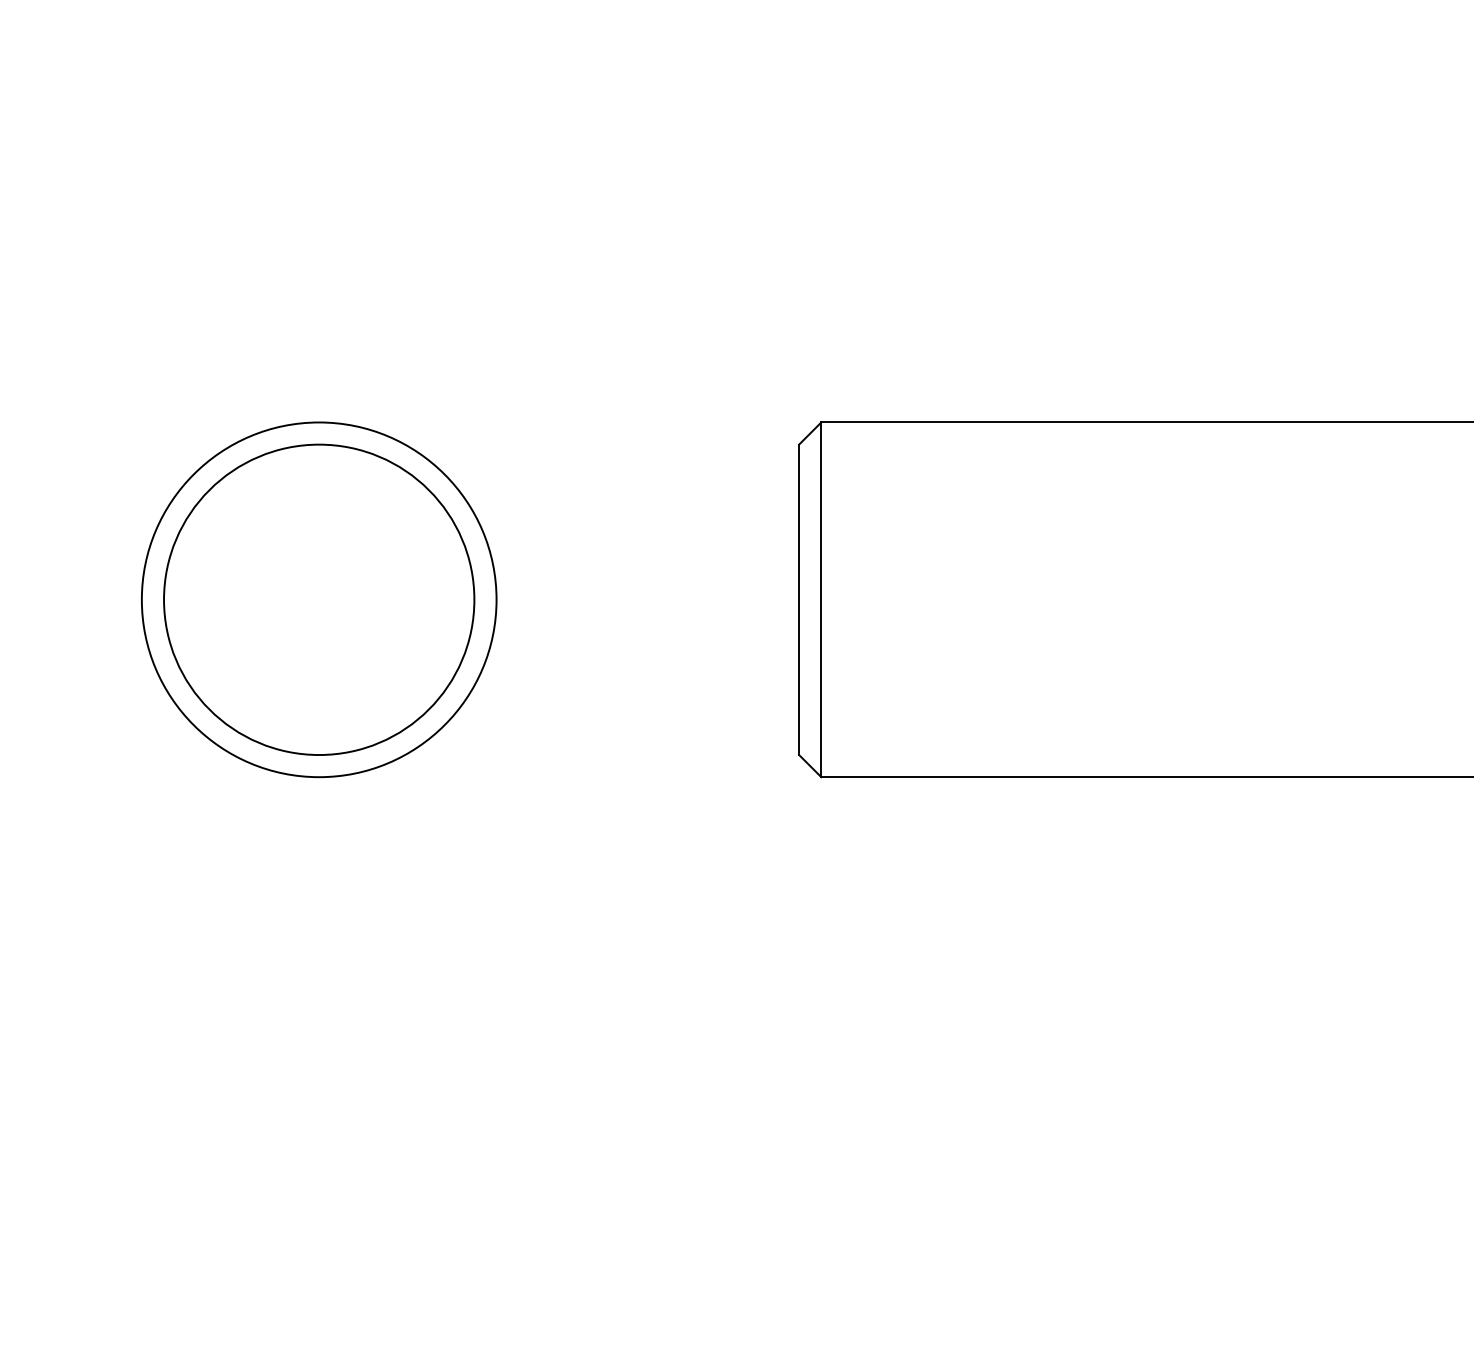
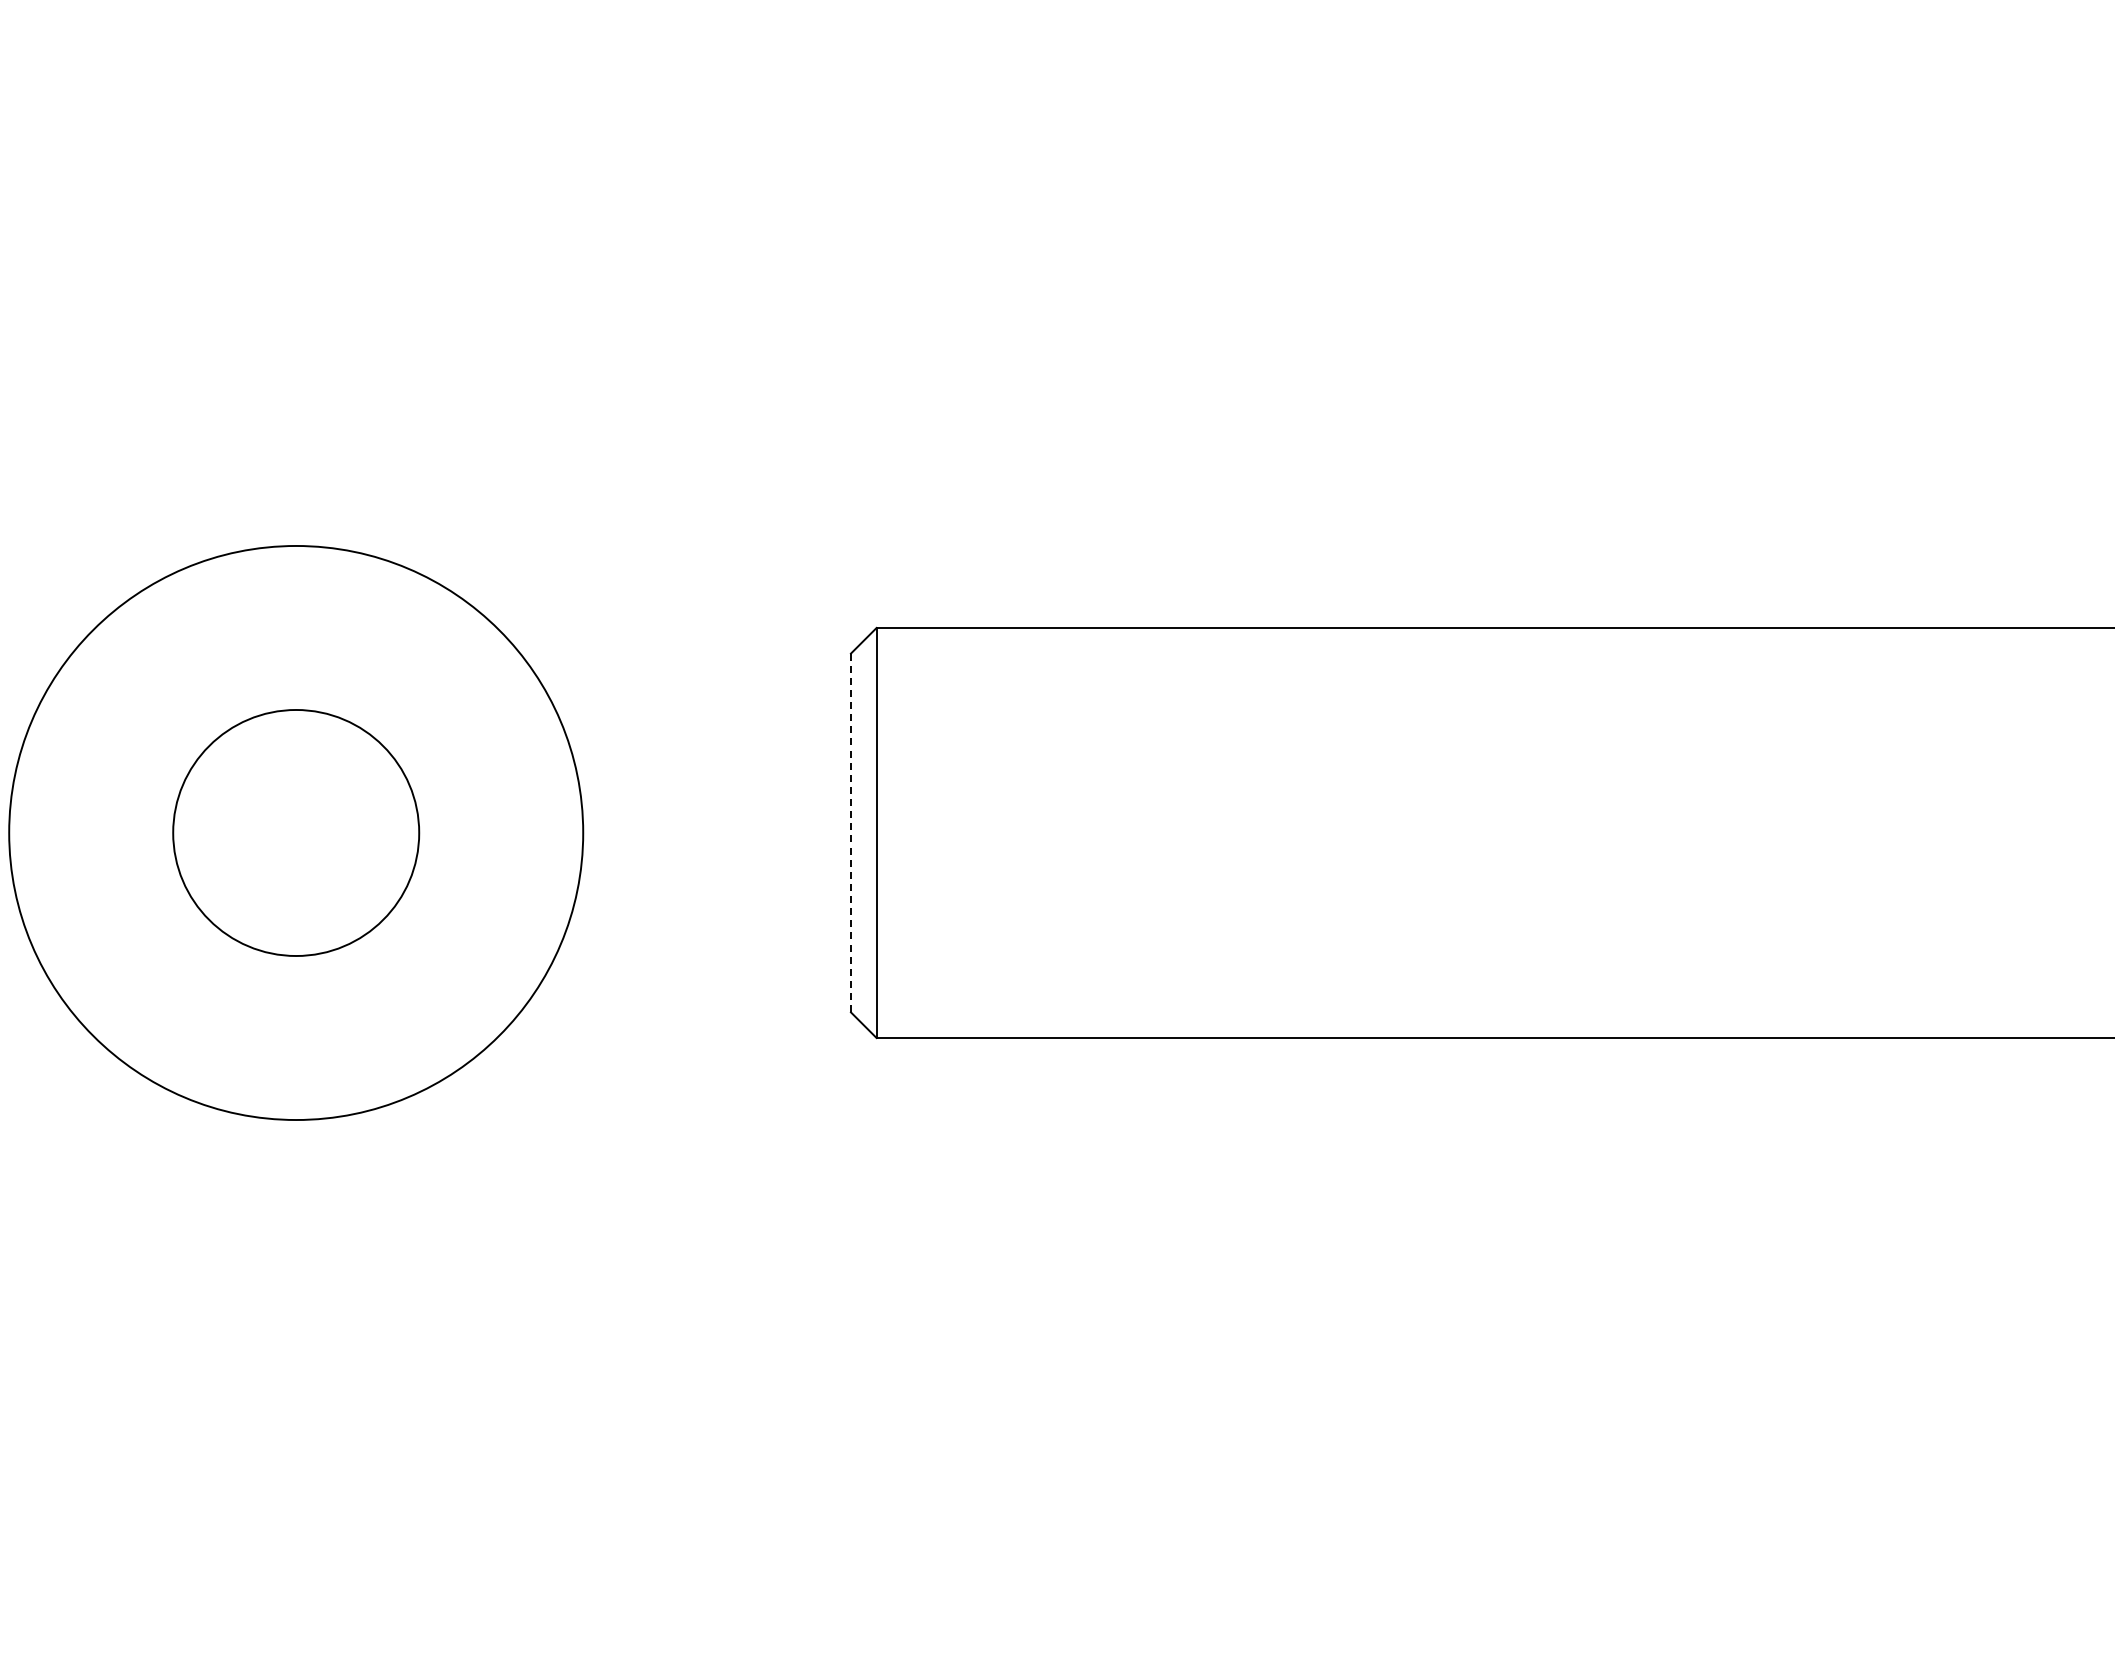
circle: (318, 599) -> (295, 832), size x1.6
circle: (319, 599) -> (296, 832), size x0.6
line: (798, 600) -> (850, 833), solid -> dashed

